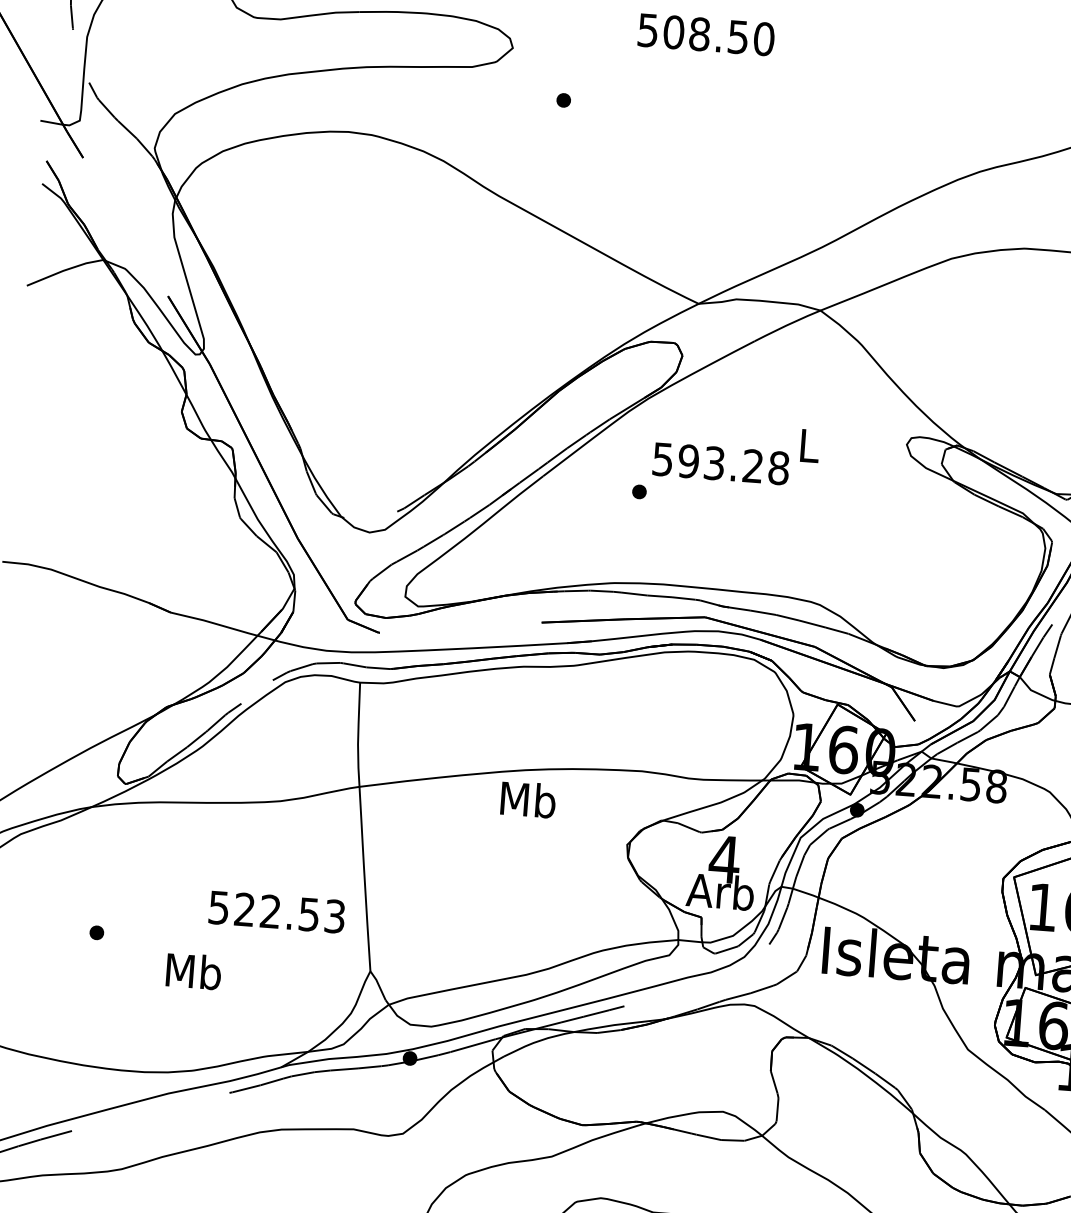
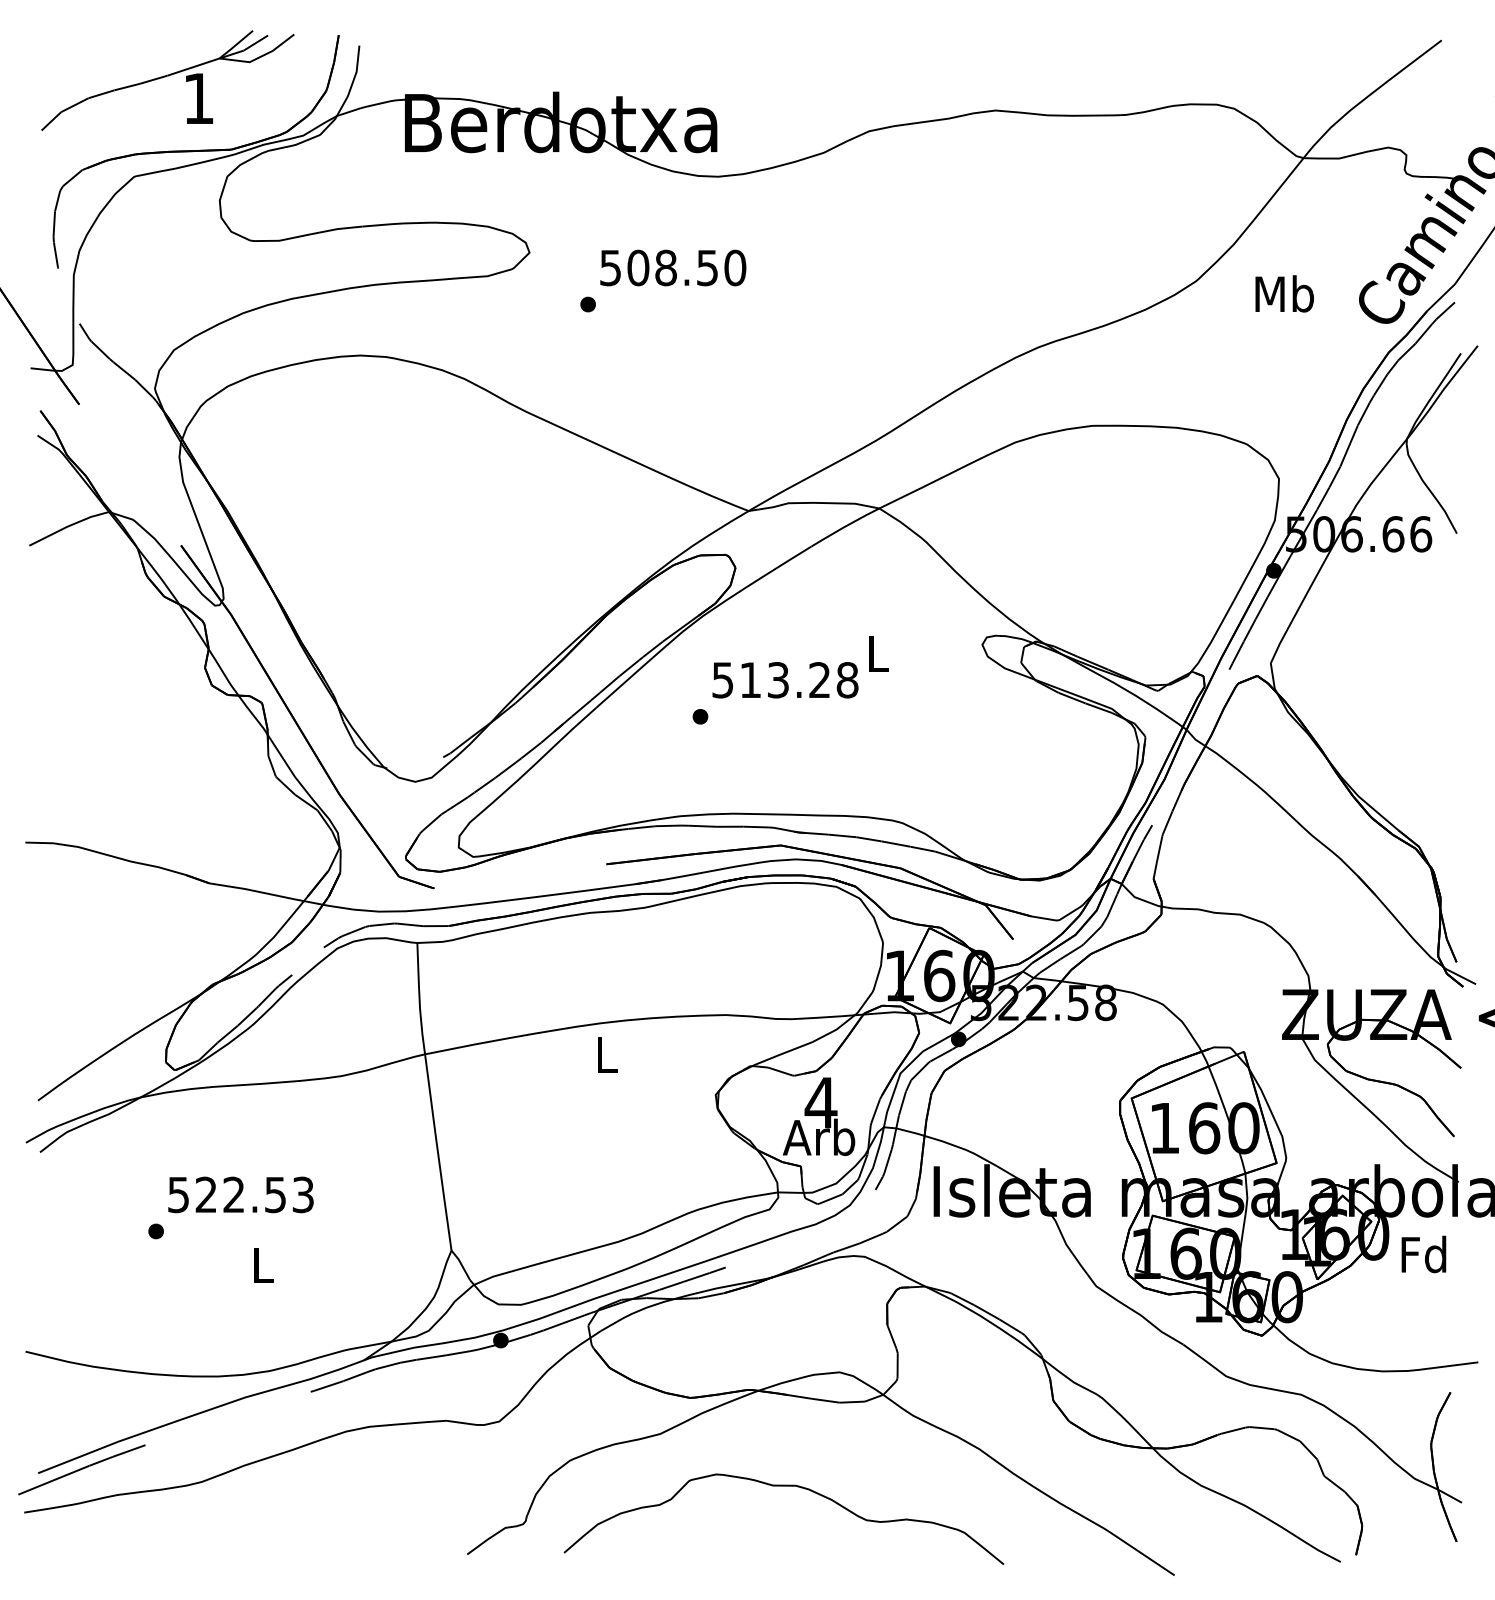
text: (706, 34) -> (673, 267), moved
text: (688, 461) -> (750, 680), 593.28 -> 513.28
text: (528, 799) -> (606, 1054), Mb -> L
text: (276, 911) -> (240, 1194), moved
text: (193, 971) -> (262, 1264), Mb -> L

